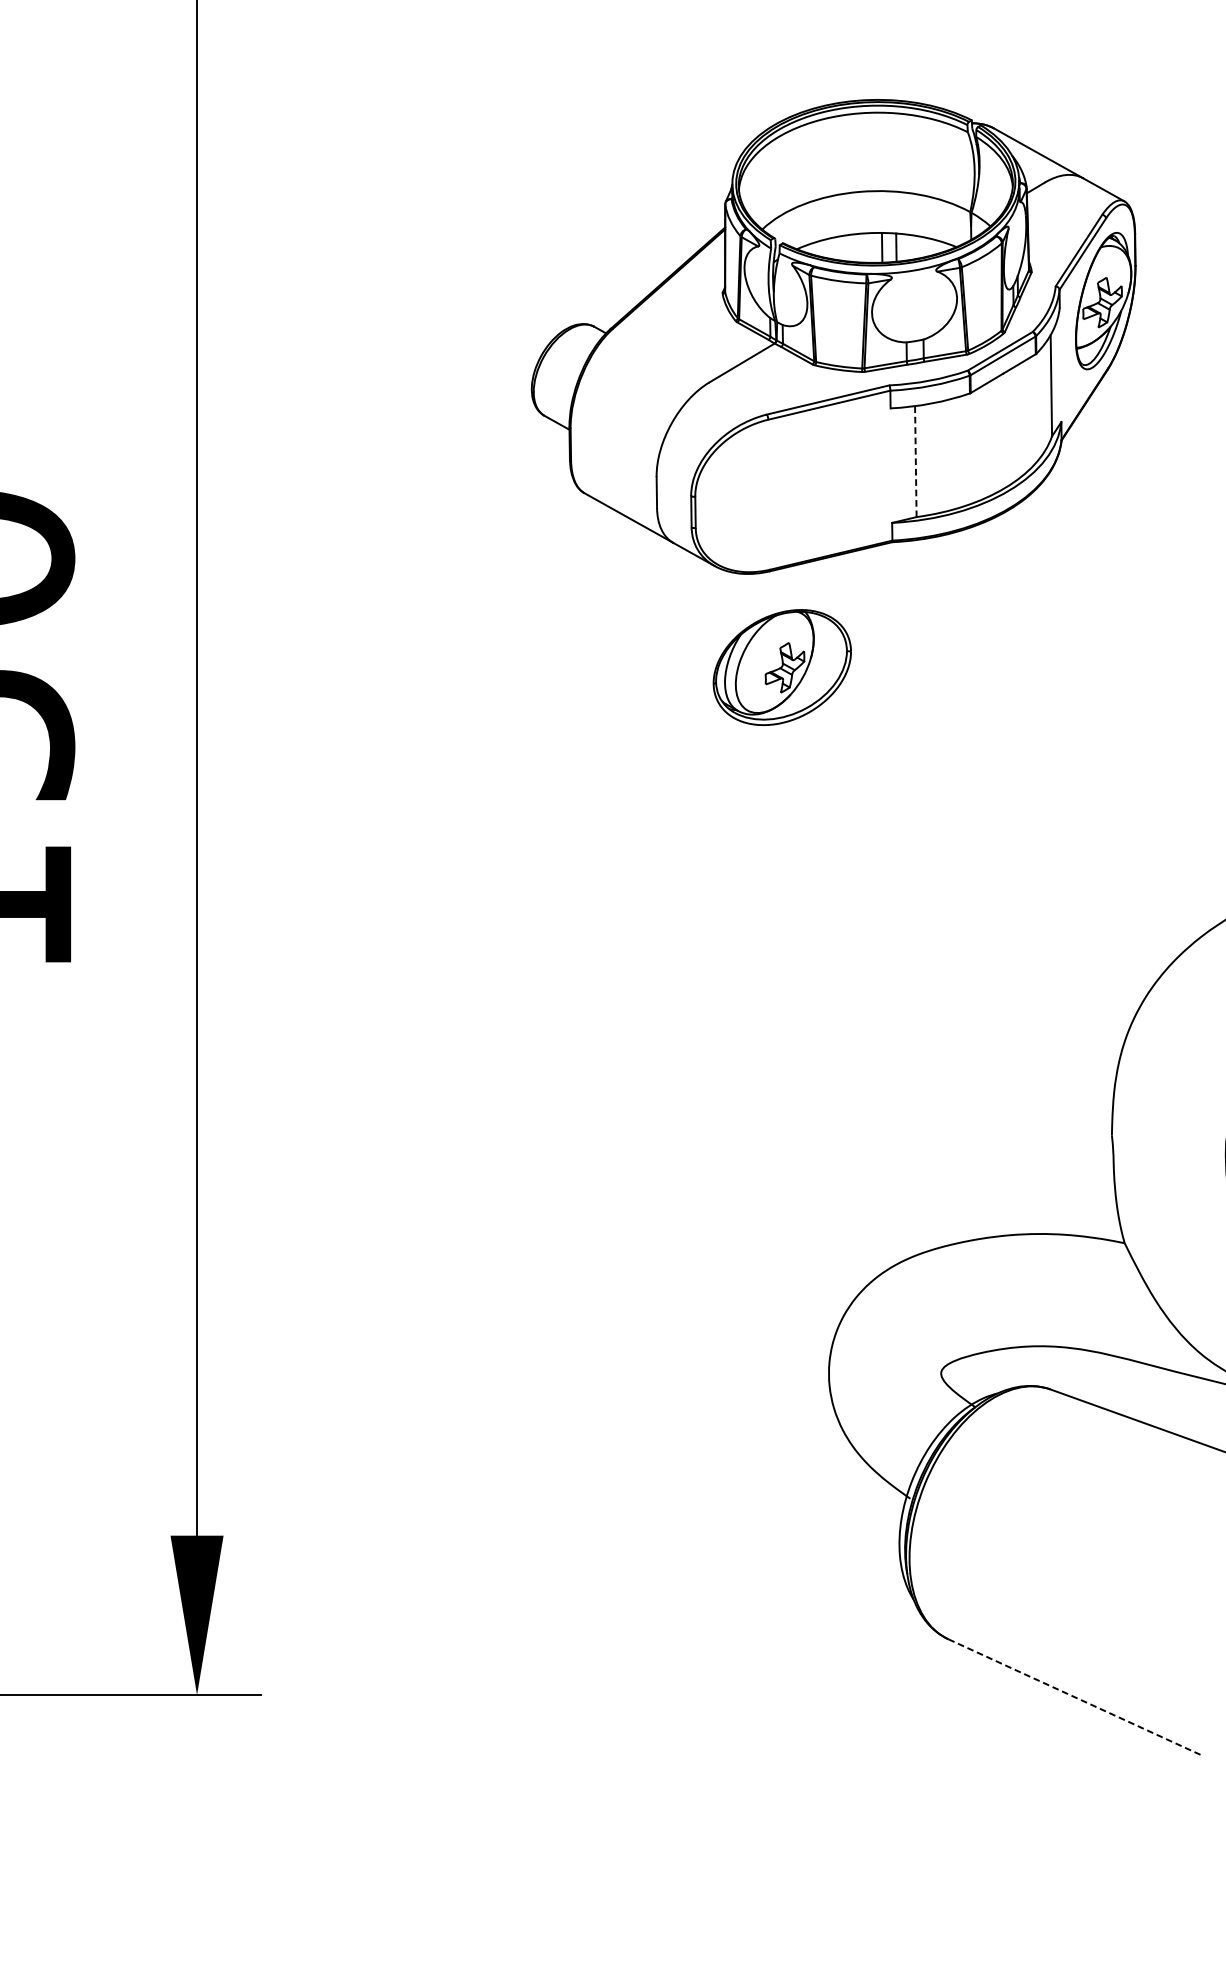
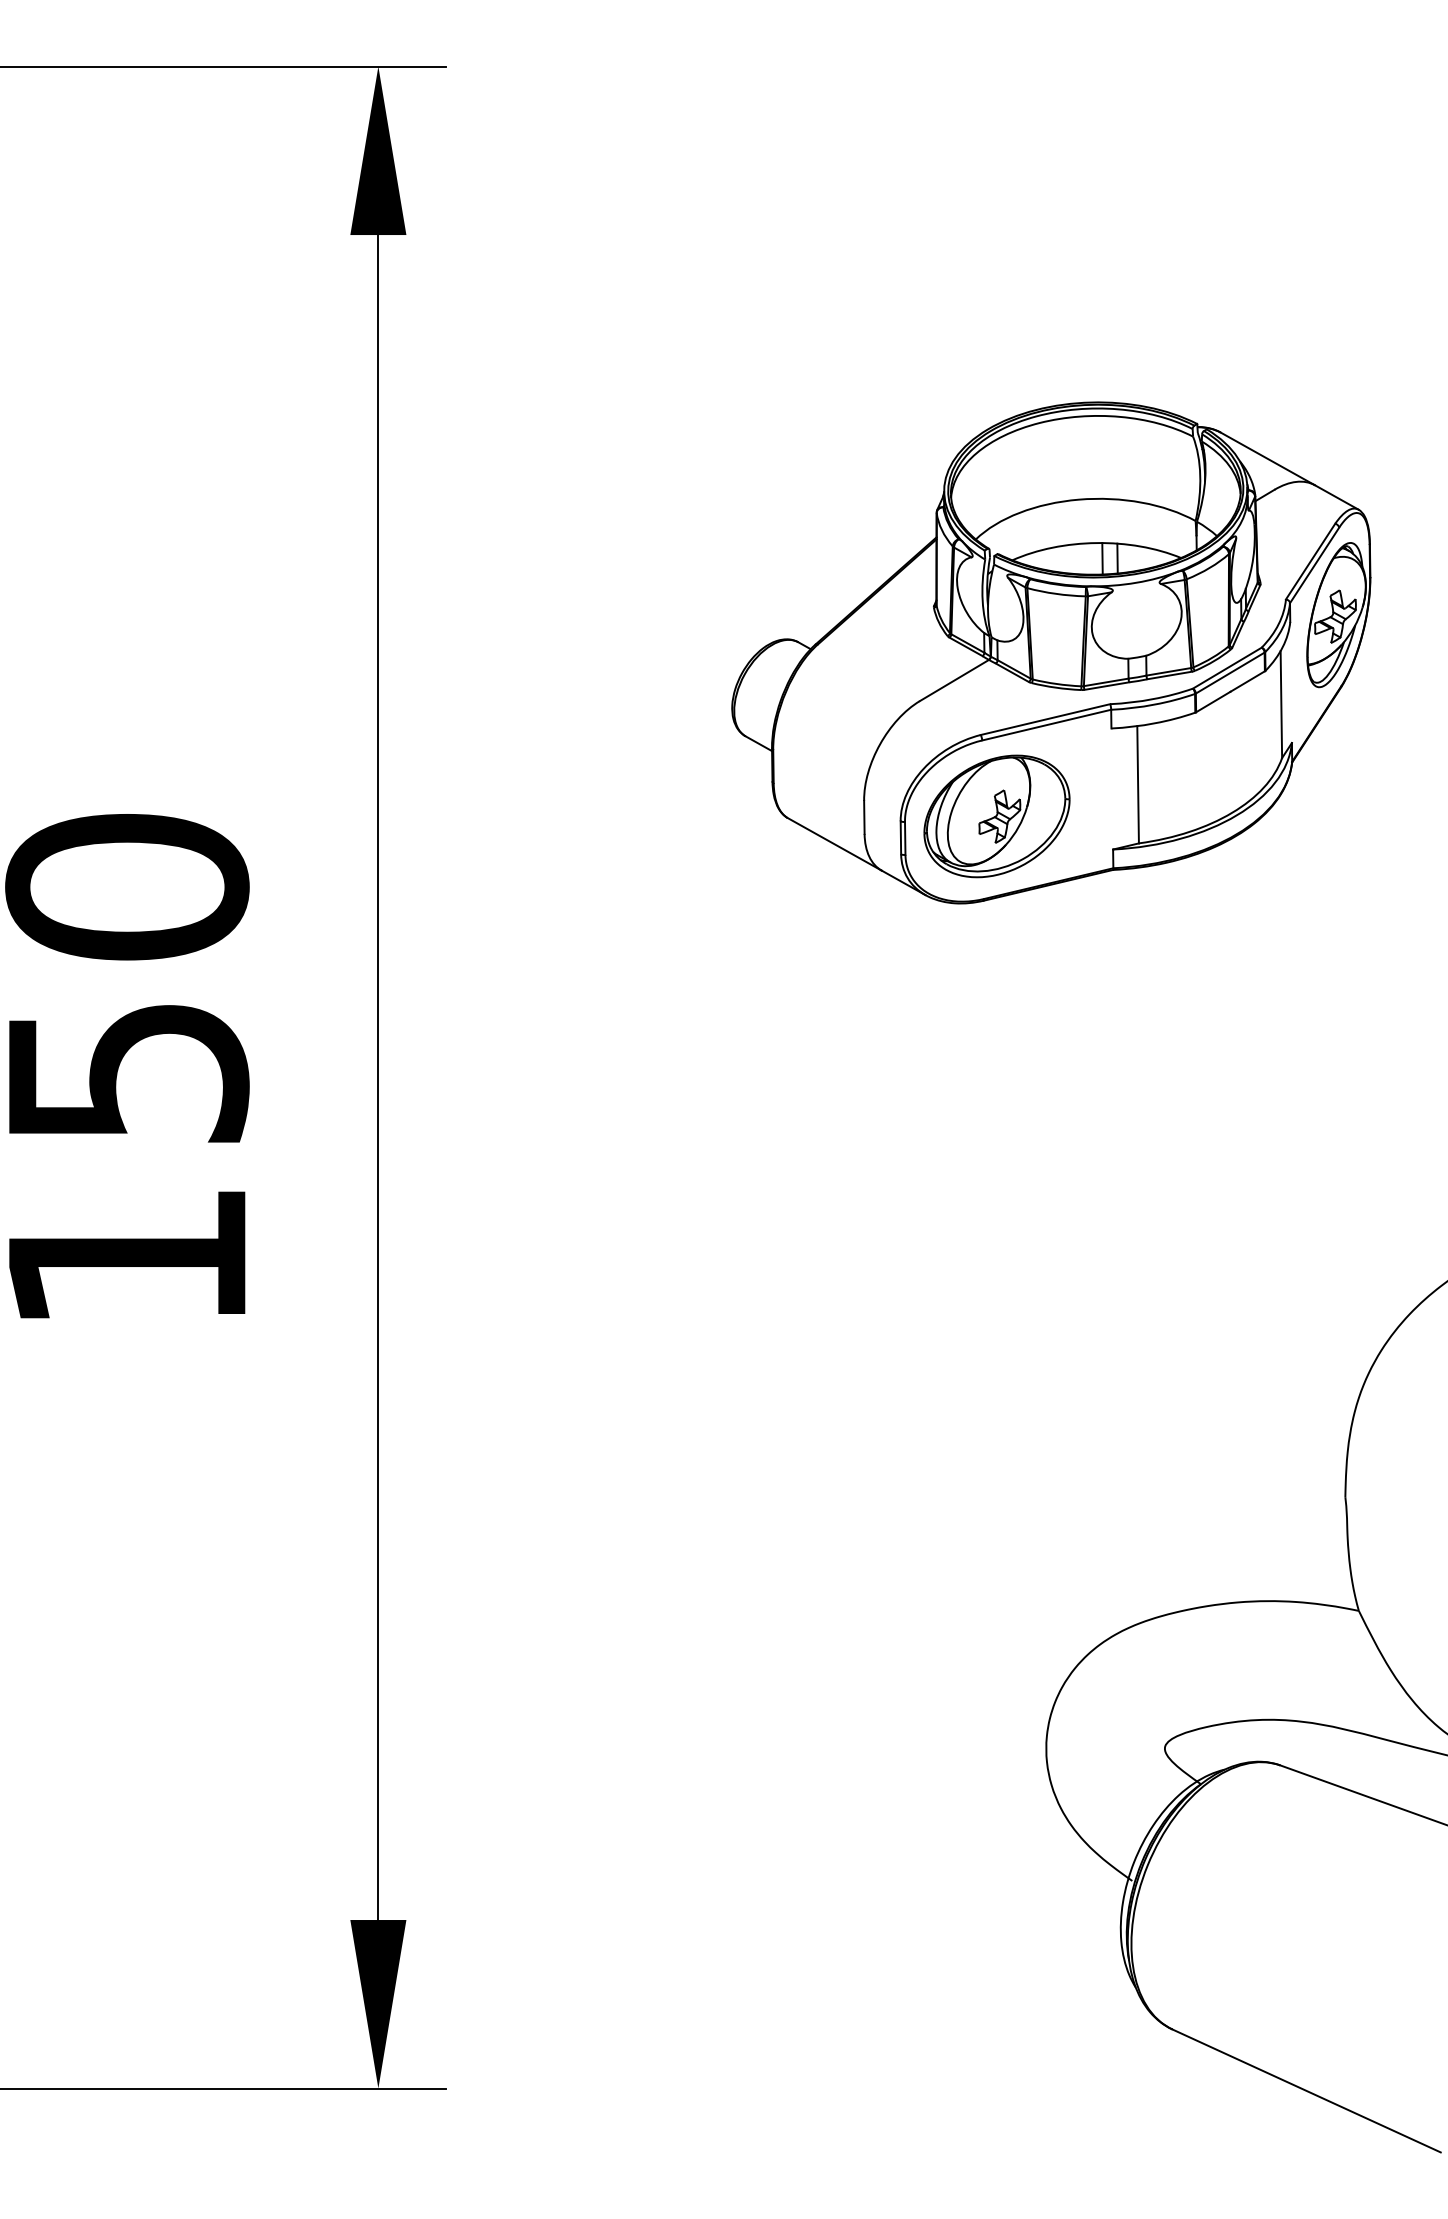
line: (916, 461) -> (1138, 784), dashed -> solid
part: (781, 667) -> (996, 816), moved
line: (1076, 1697) -> (1307, 2091), dashed -> solid

